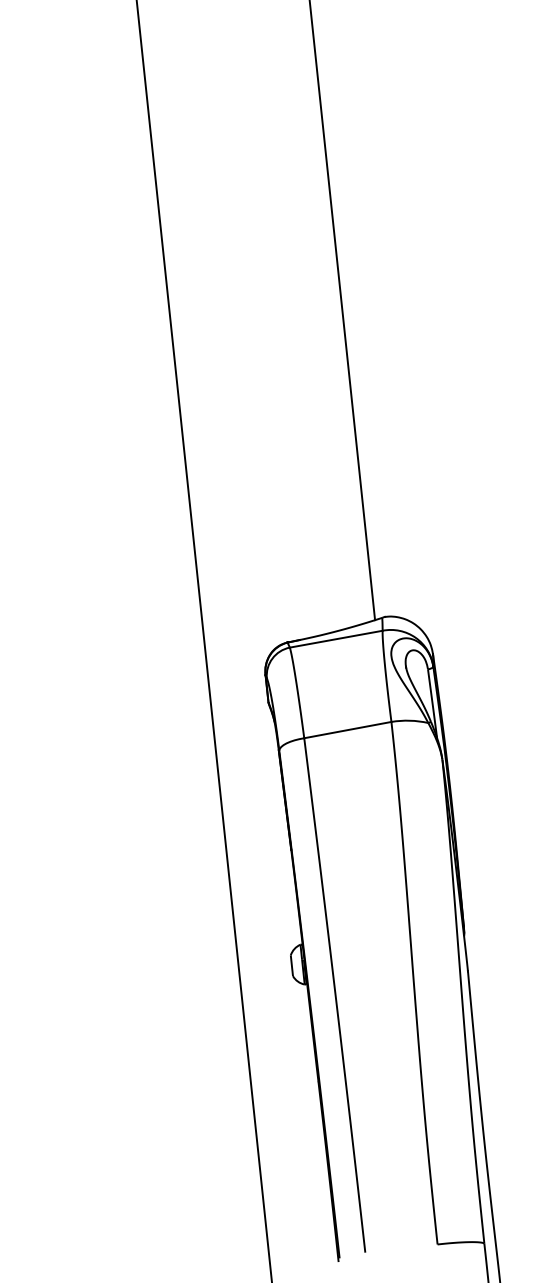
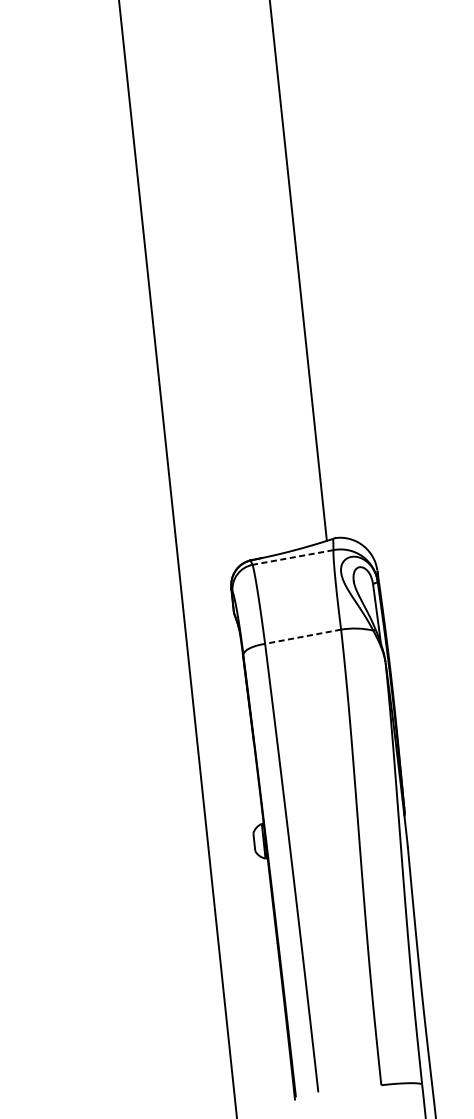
line: (335, 639) -> (292, 557), solid -> dashed
line: (347, 730) -> (302, 637), solid -> dashed

